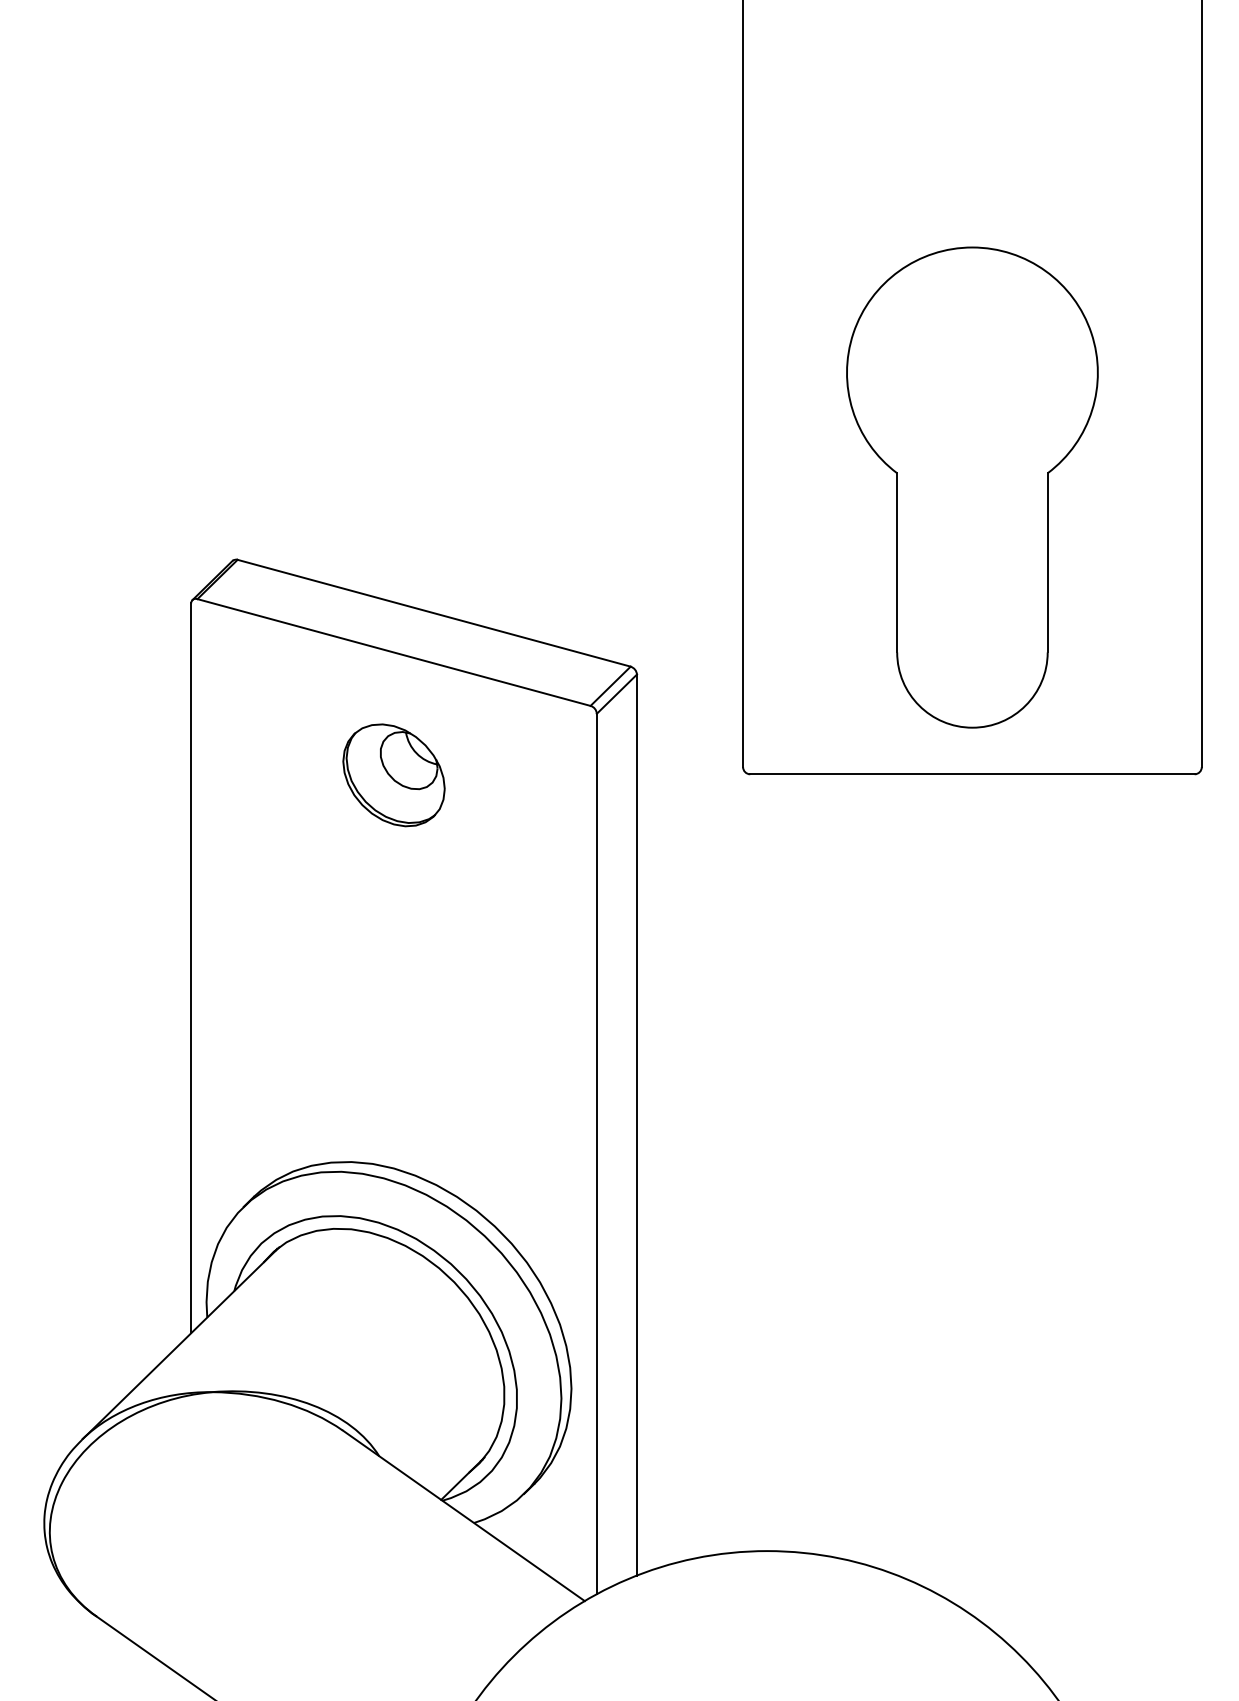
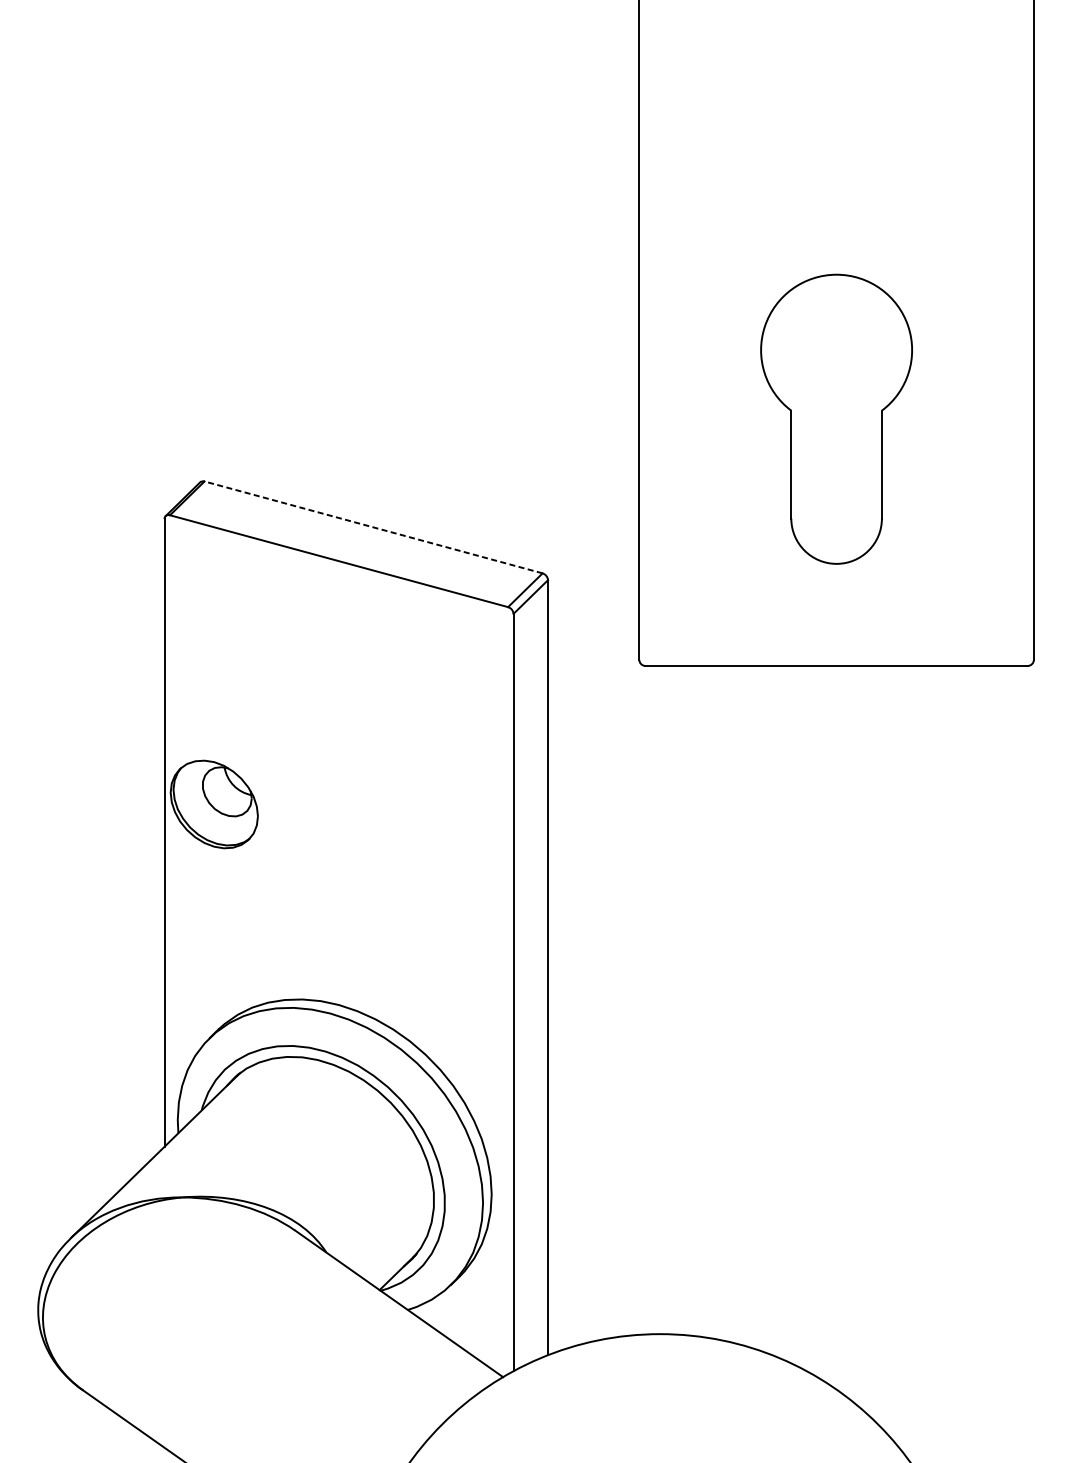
part: (972, 487) -> (836, 419), size x0.7
line: (434, 613) -> (373, 527), solid -> dashed
part: (393, 775) -> (213, 804), moved

